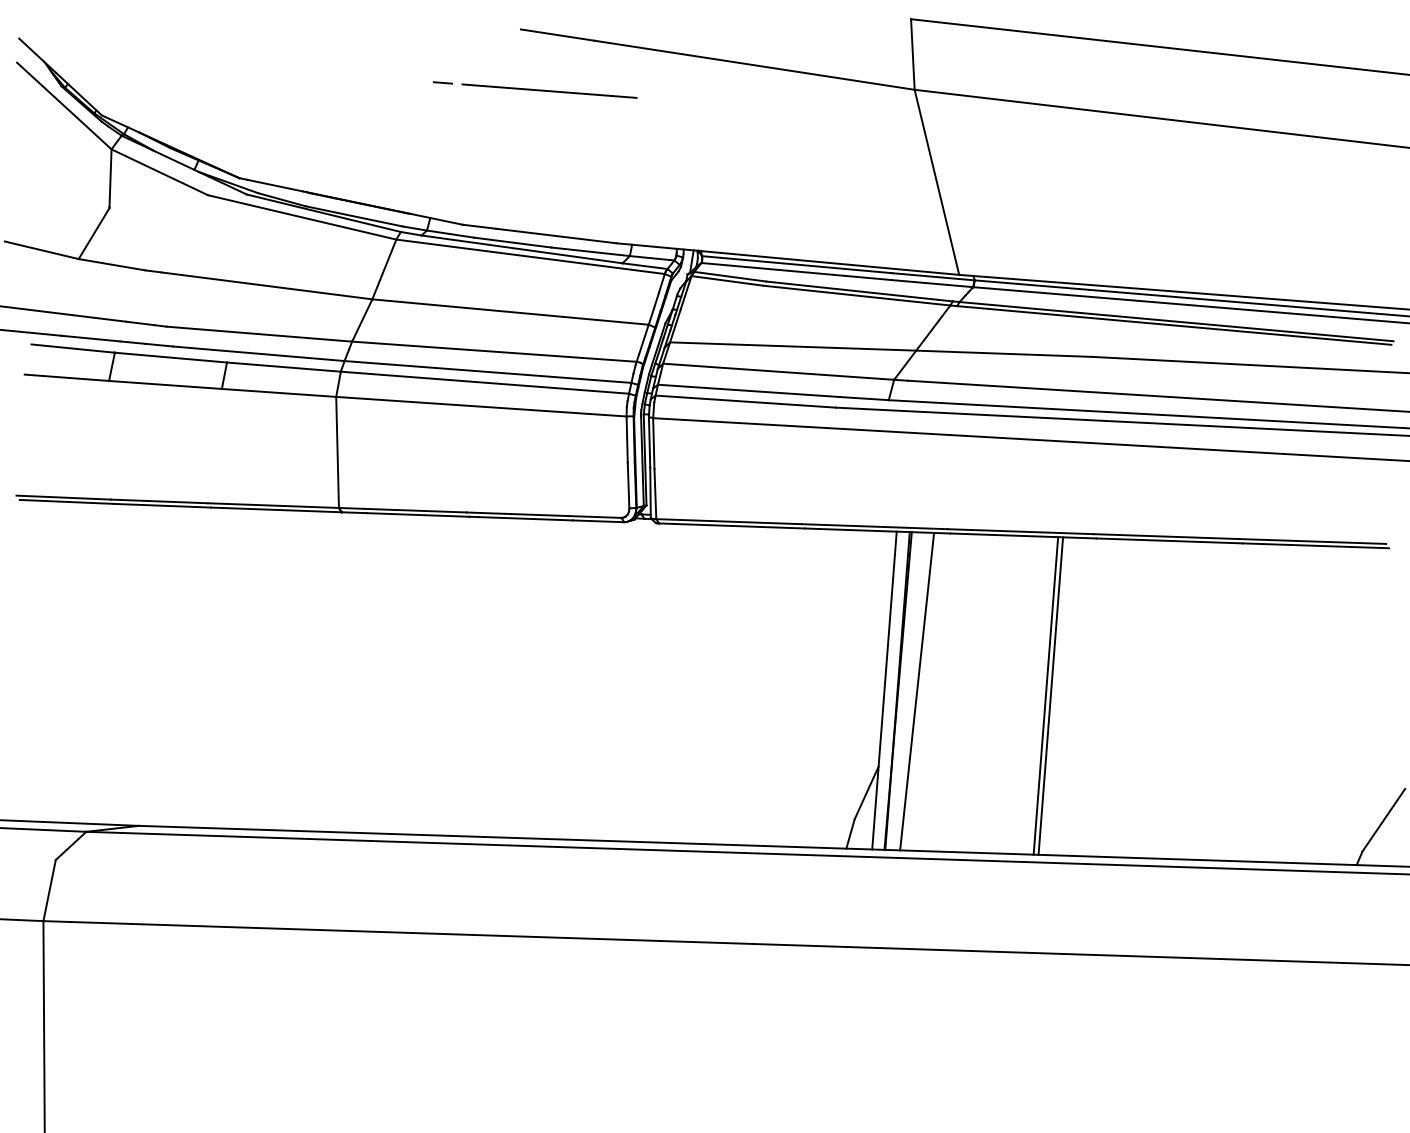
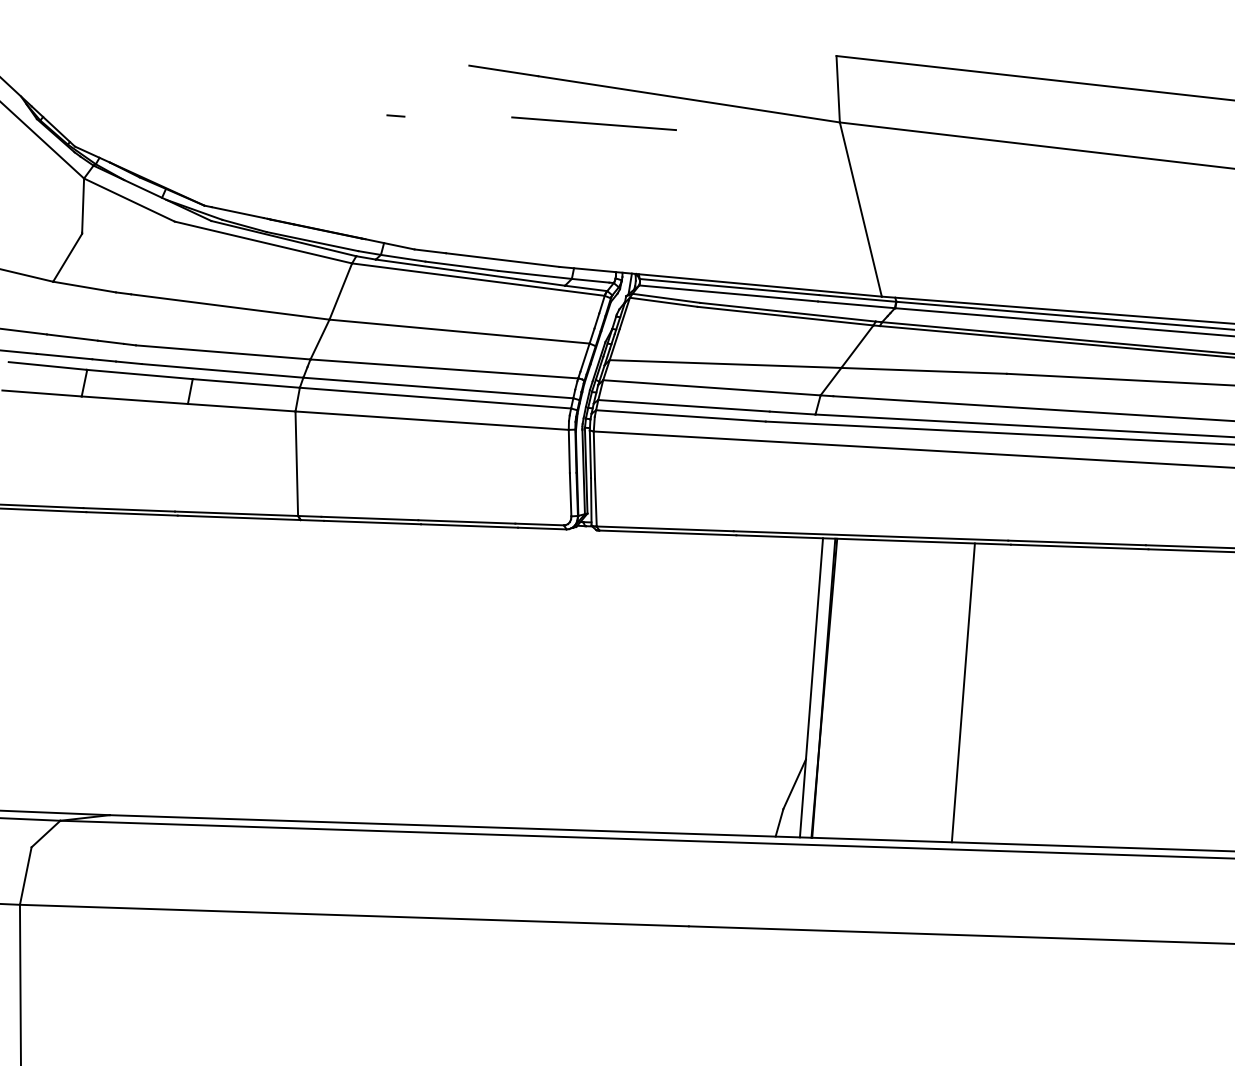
line: (549, 90) -> (594, 123), moved
line: (917, 691) -> (842, 688), removed
line: (1050, 695) -> (967, 692), removed

